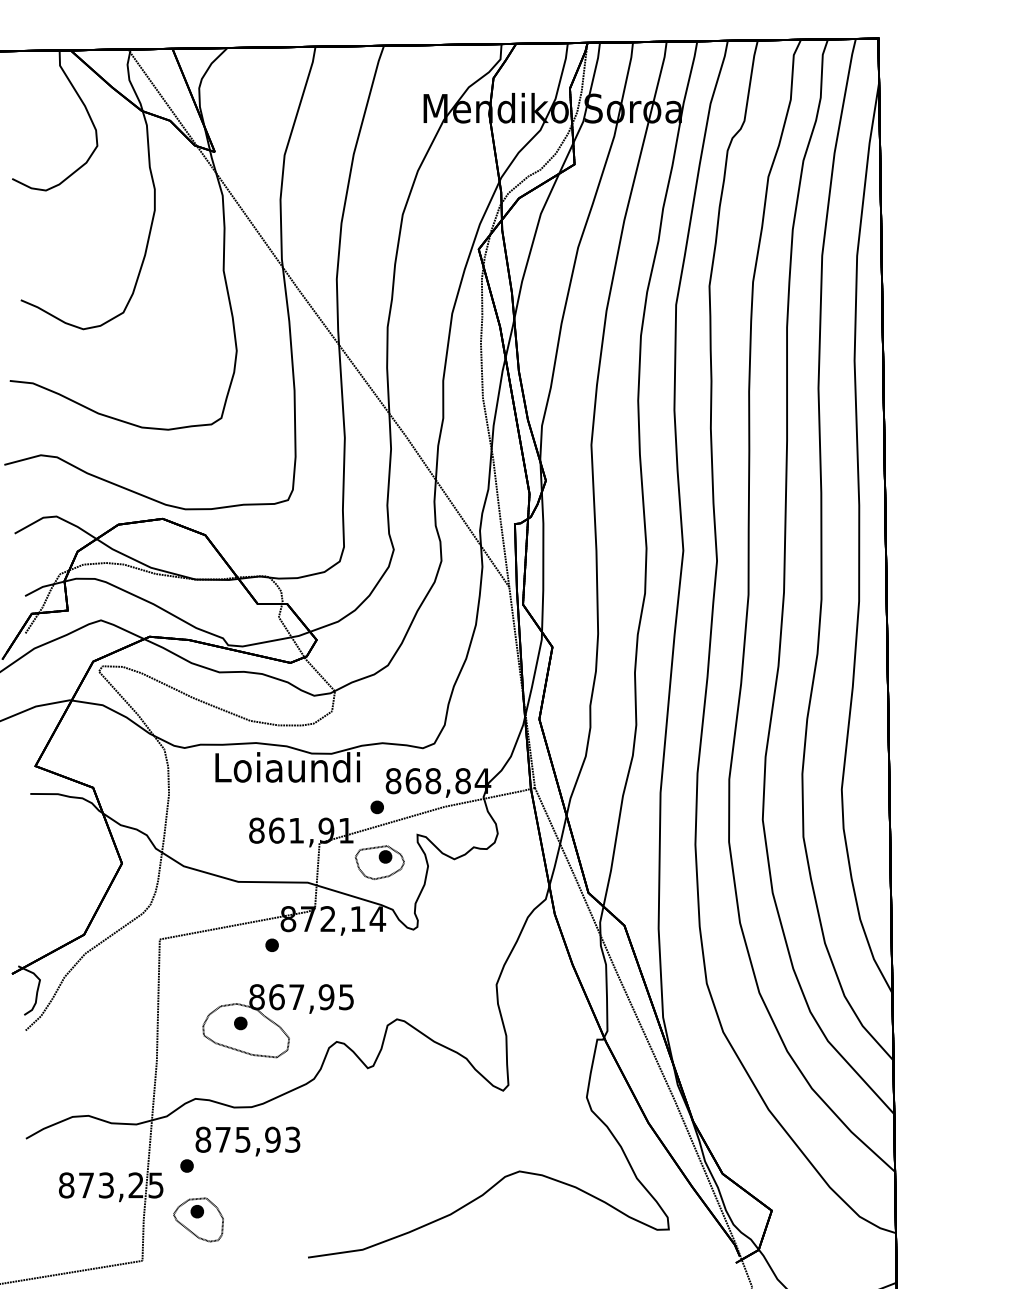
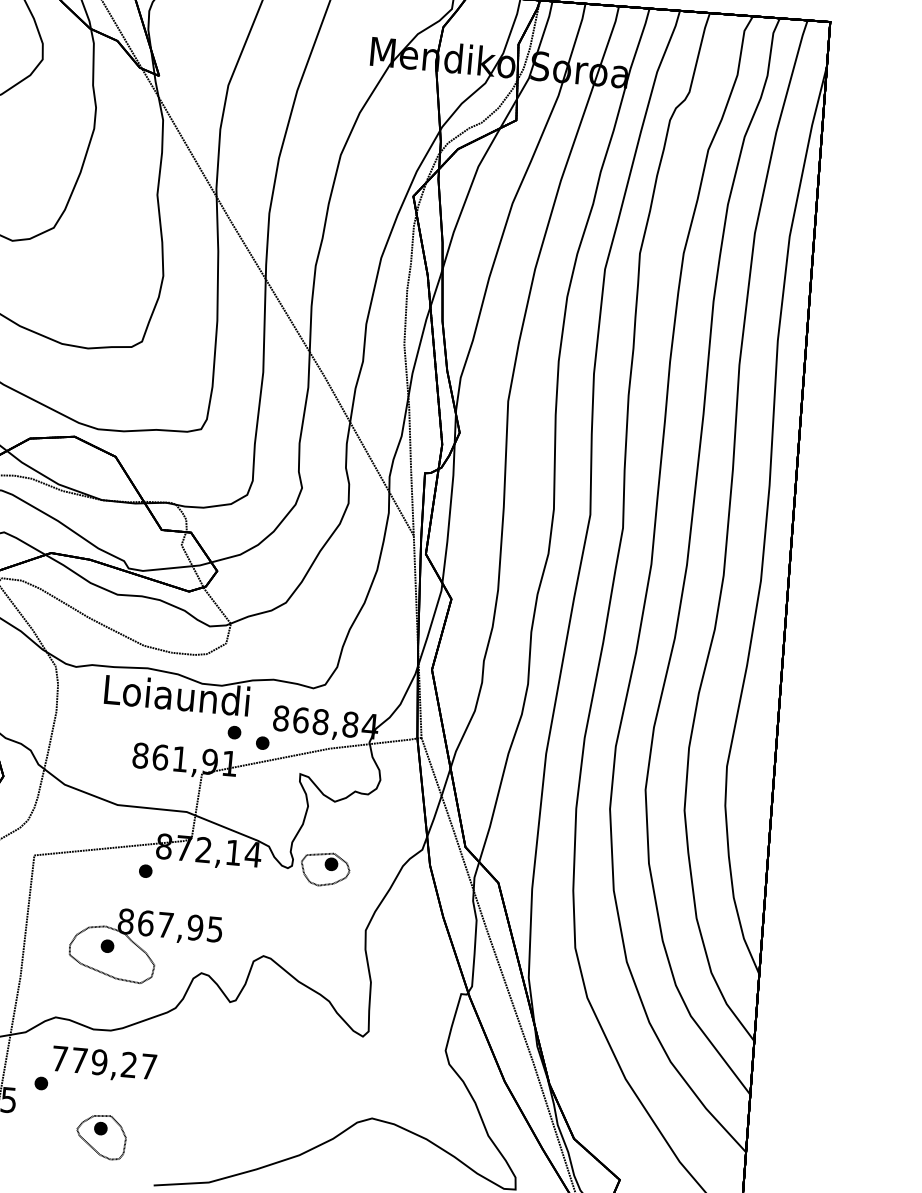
part: (347, 799) -> (233, 732), added
part: (379, 862) -> (324, 869), moved
text: (247, 1139) -> (103, 1062), 875,93 -> 779,27
part: (198, 1219) -> (101, 1136), moved

